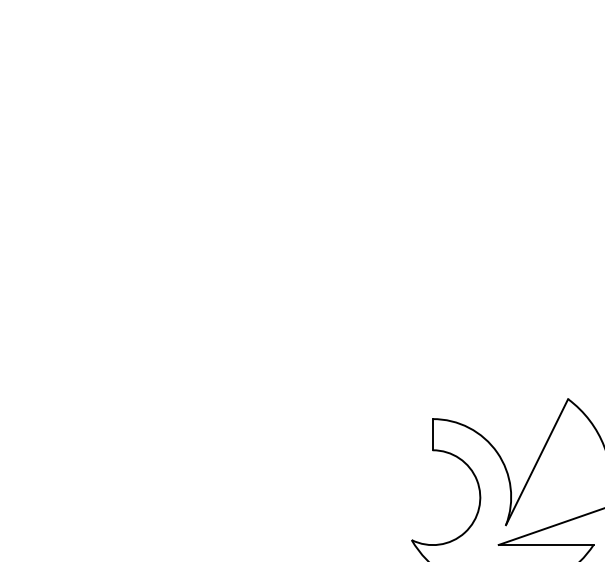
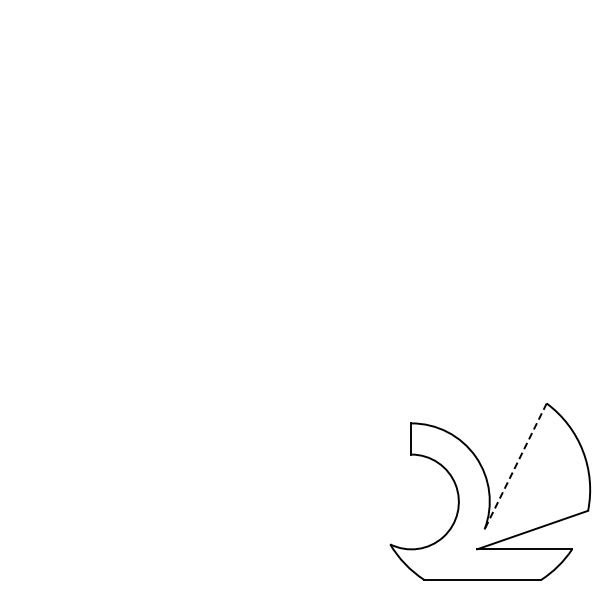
line: (536, 462) -> (515, 466), solid -> dashed

